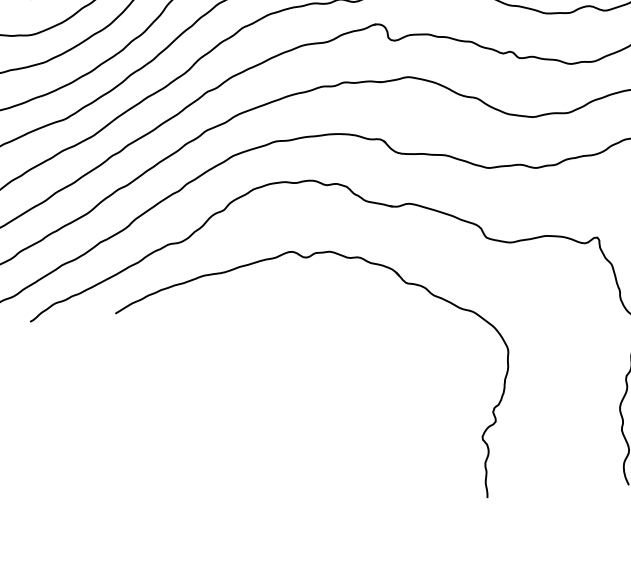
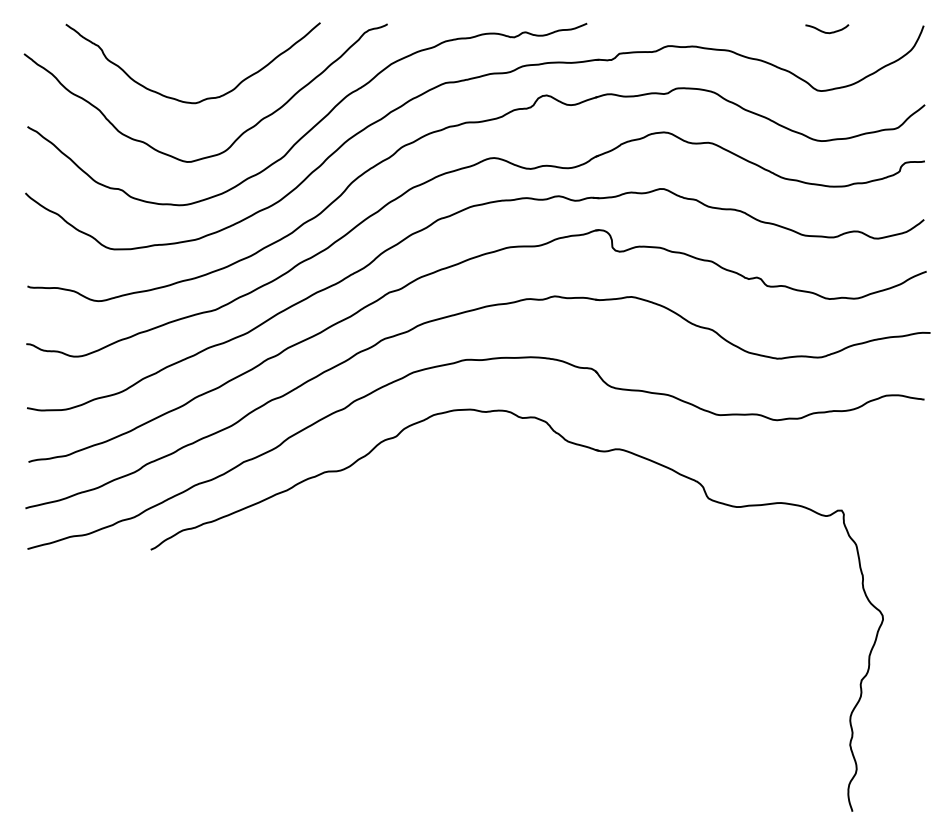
part: (305, 258) -> (488, 503), removed

